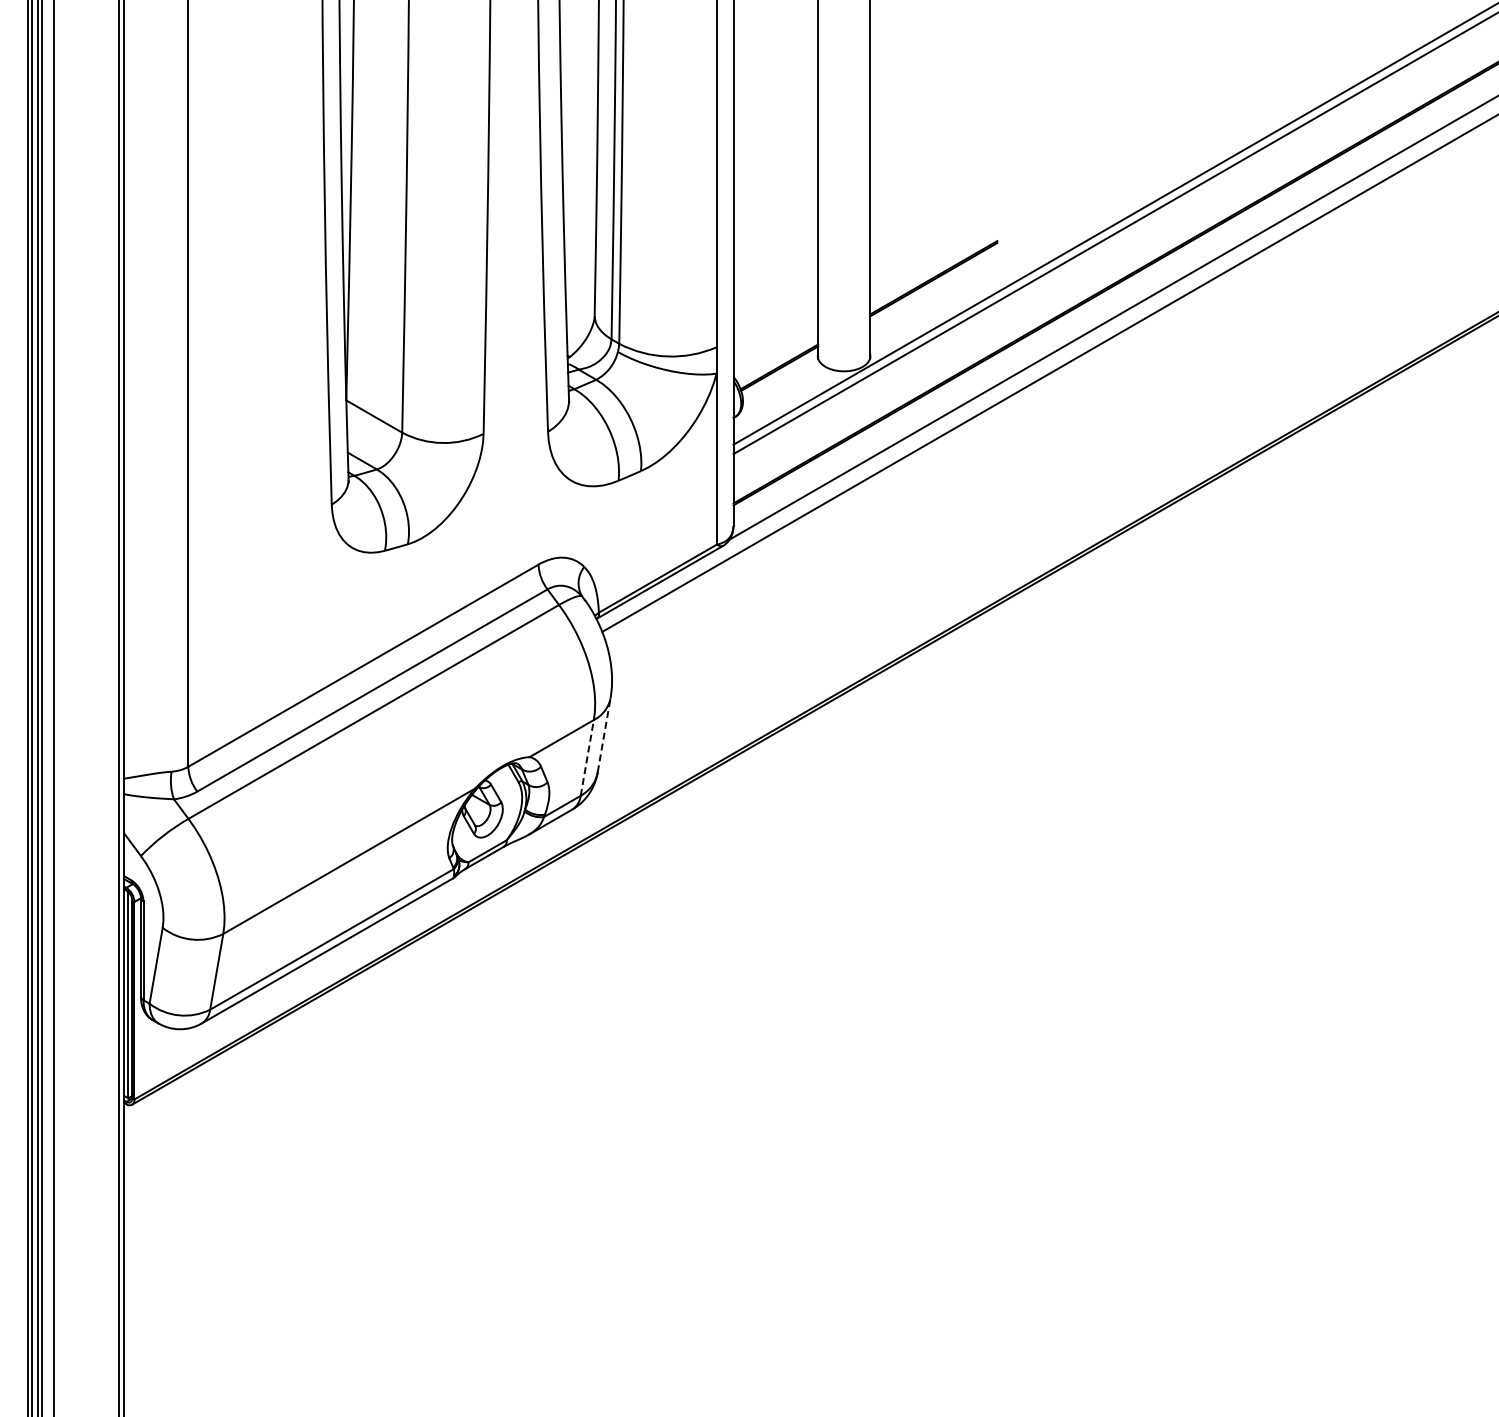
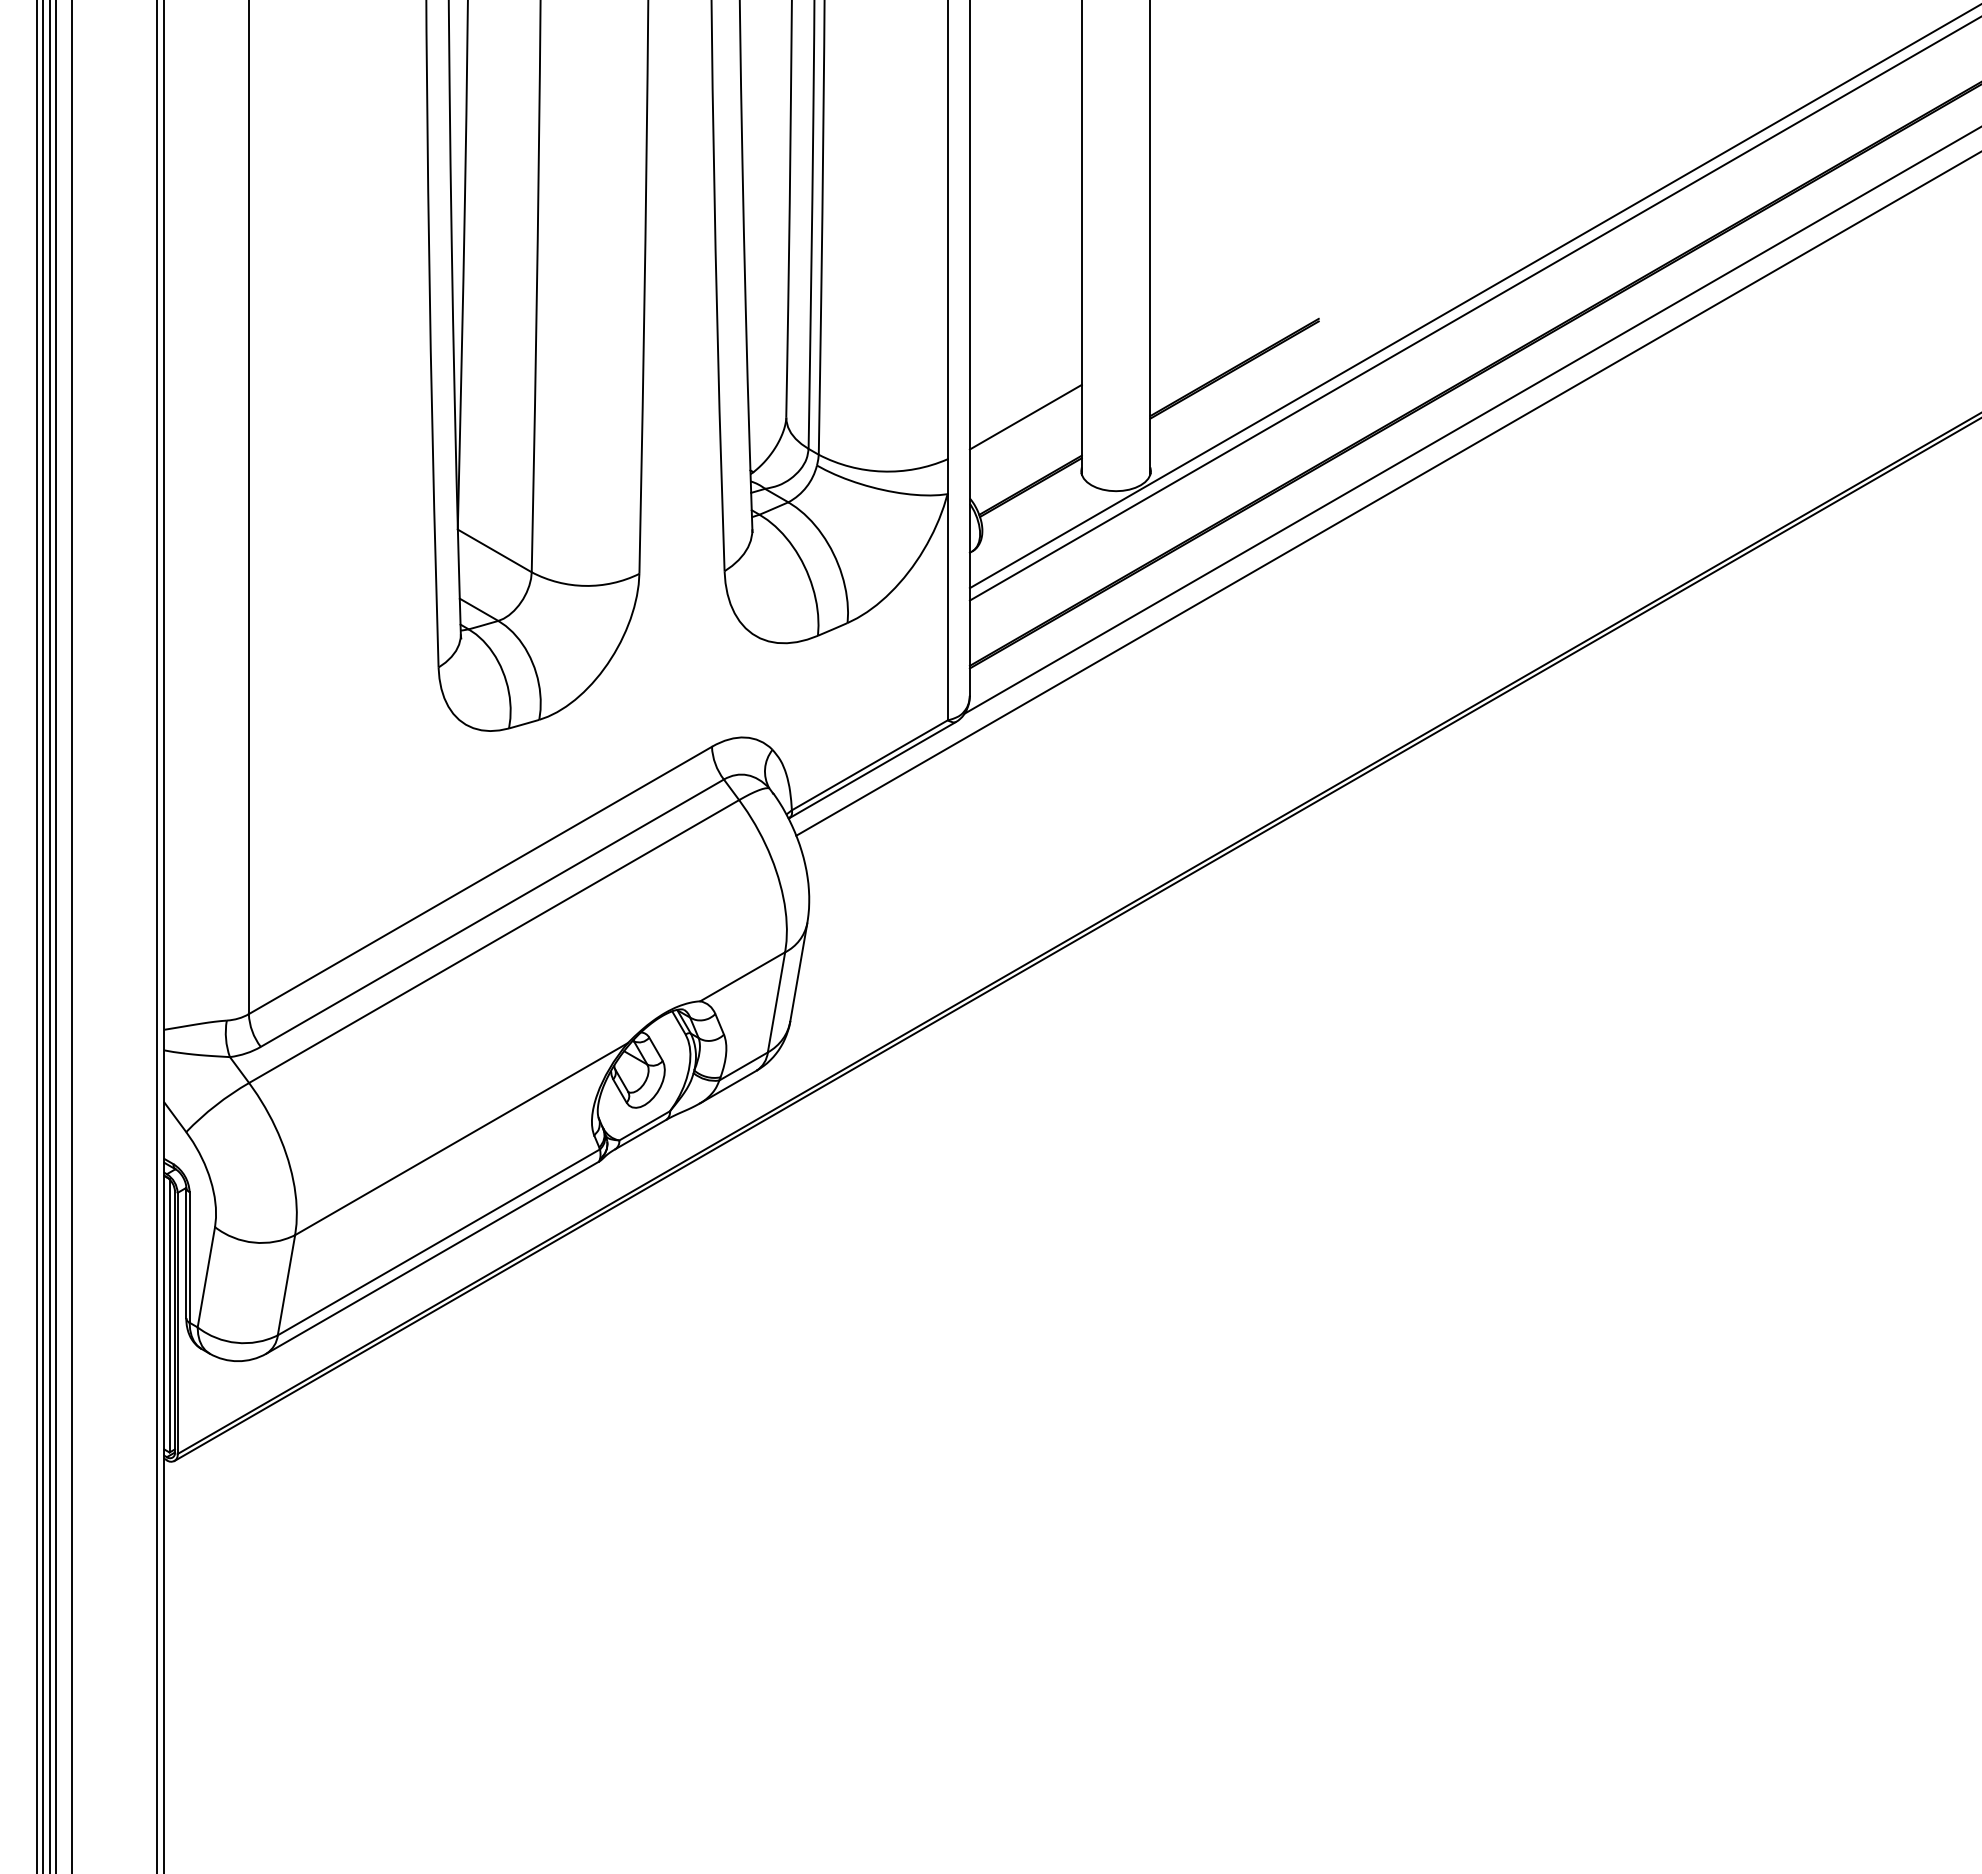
line: (775, 314) -> (1025, 415), added
line: (604, 734) -> (799, 971), dashed -> solid
line: (587, 757) -> (776, 1001), dashed -> solid

